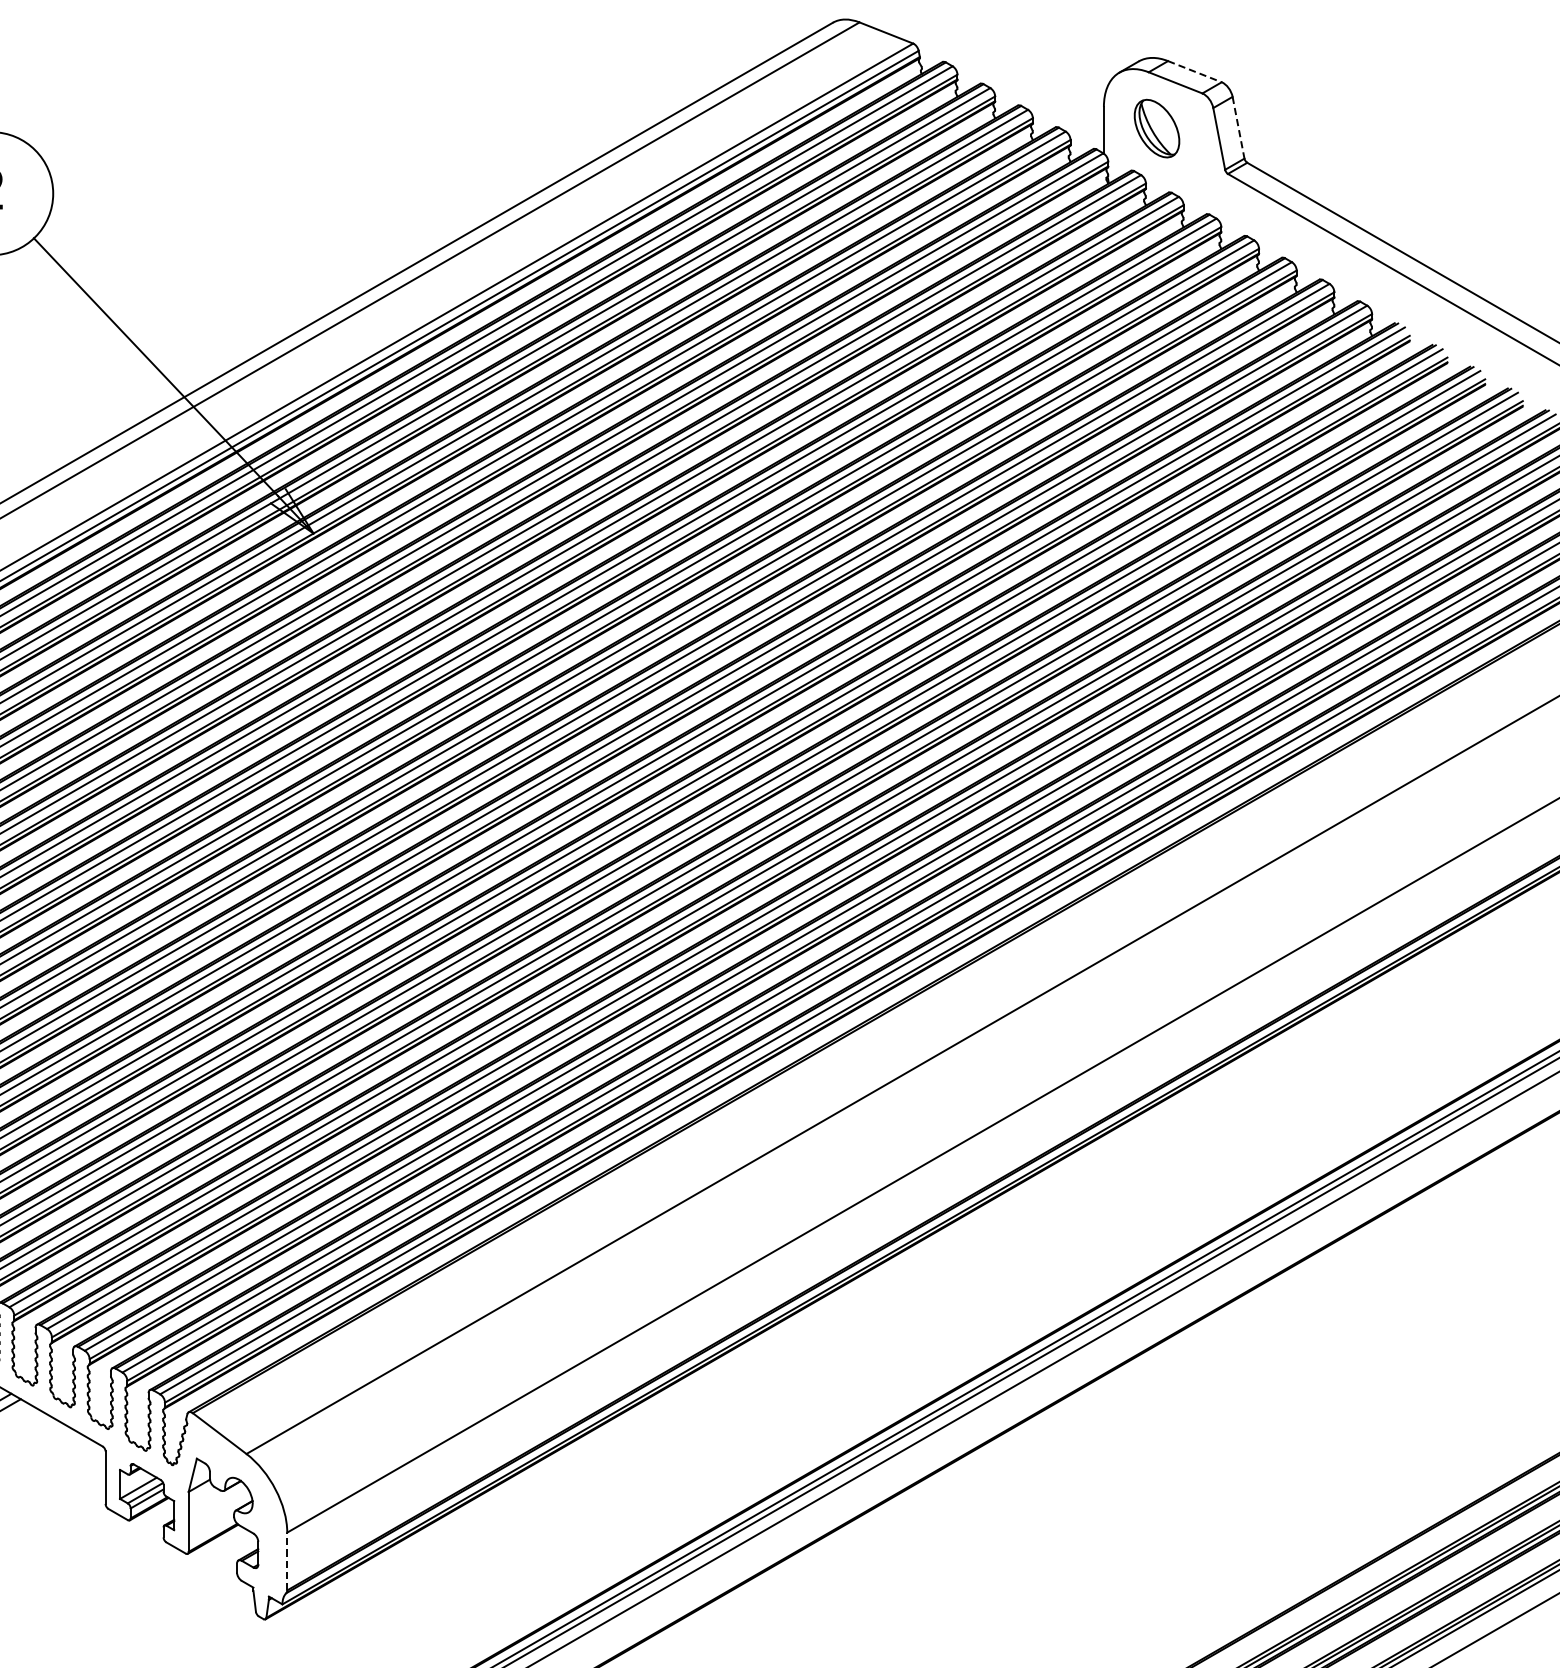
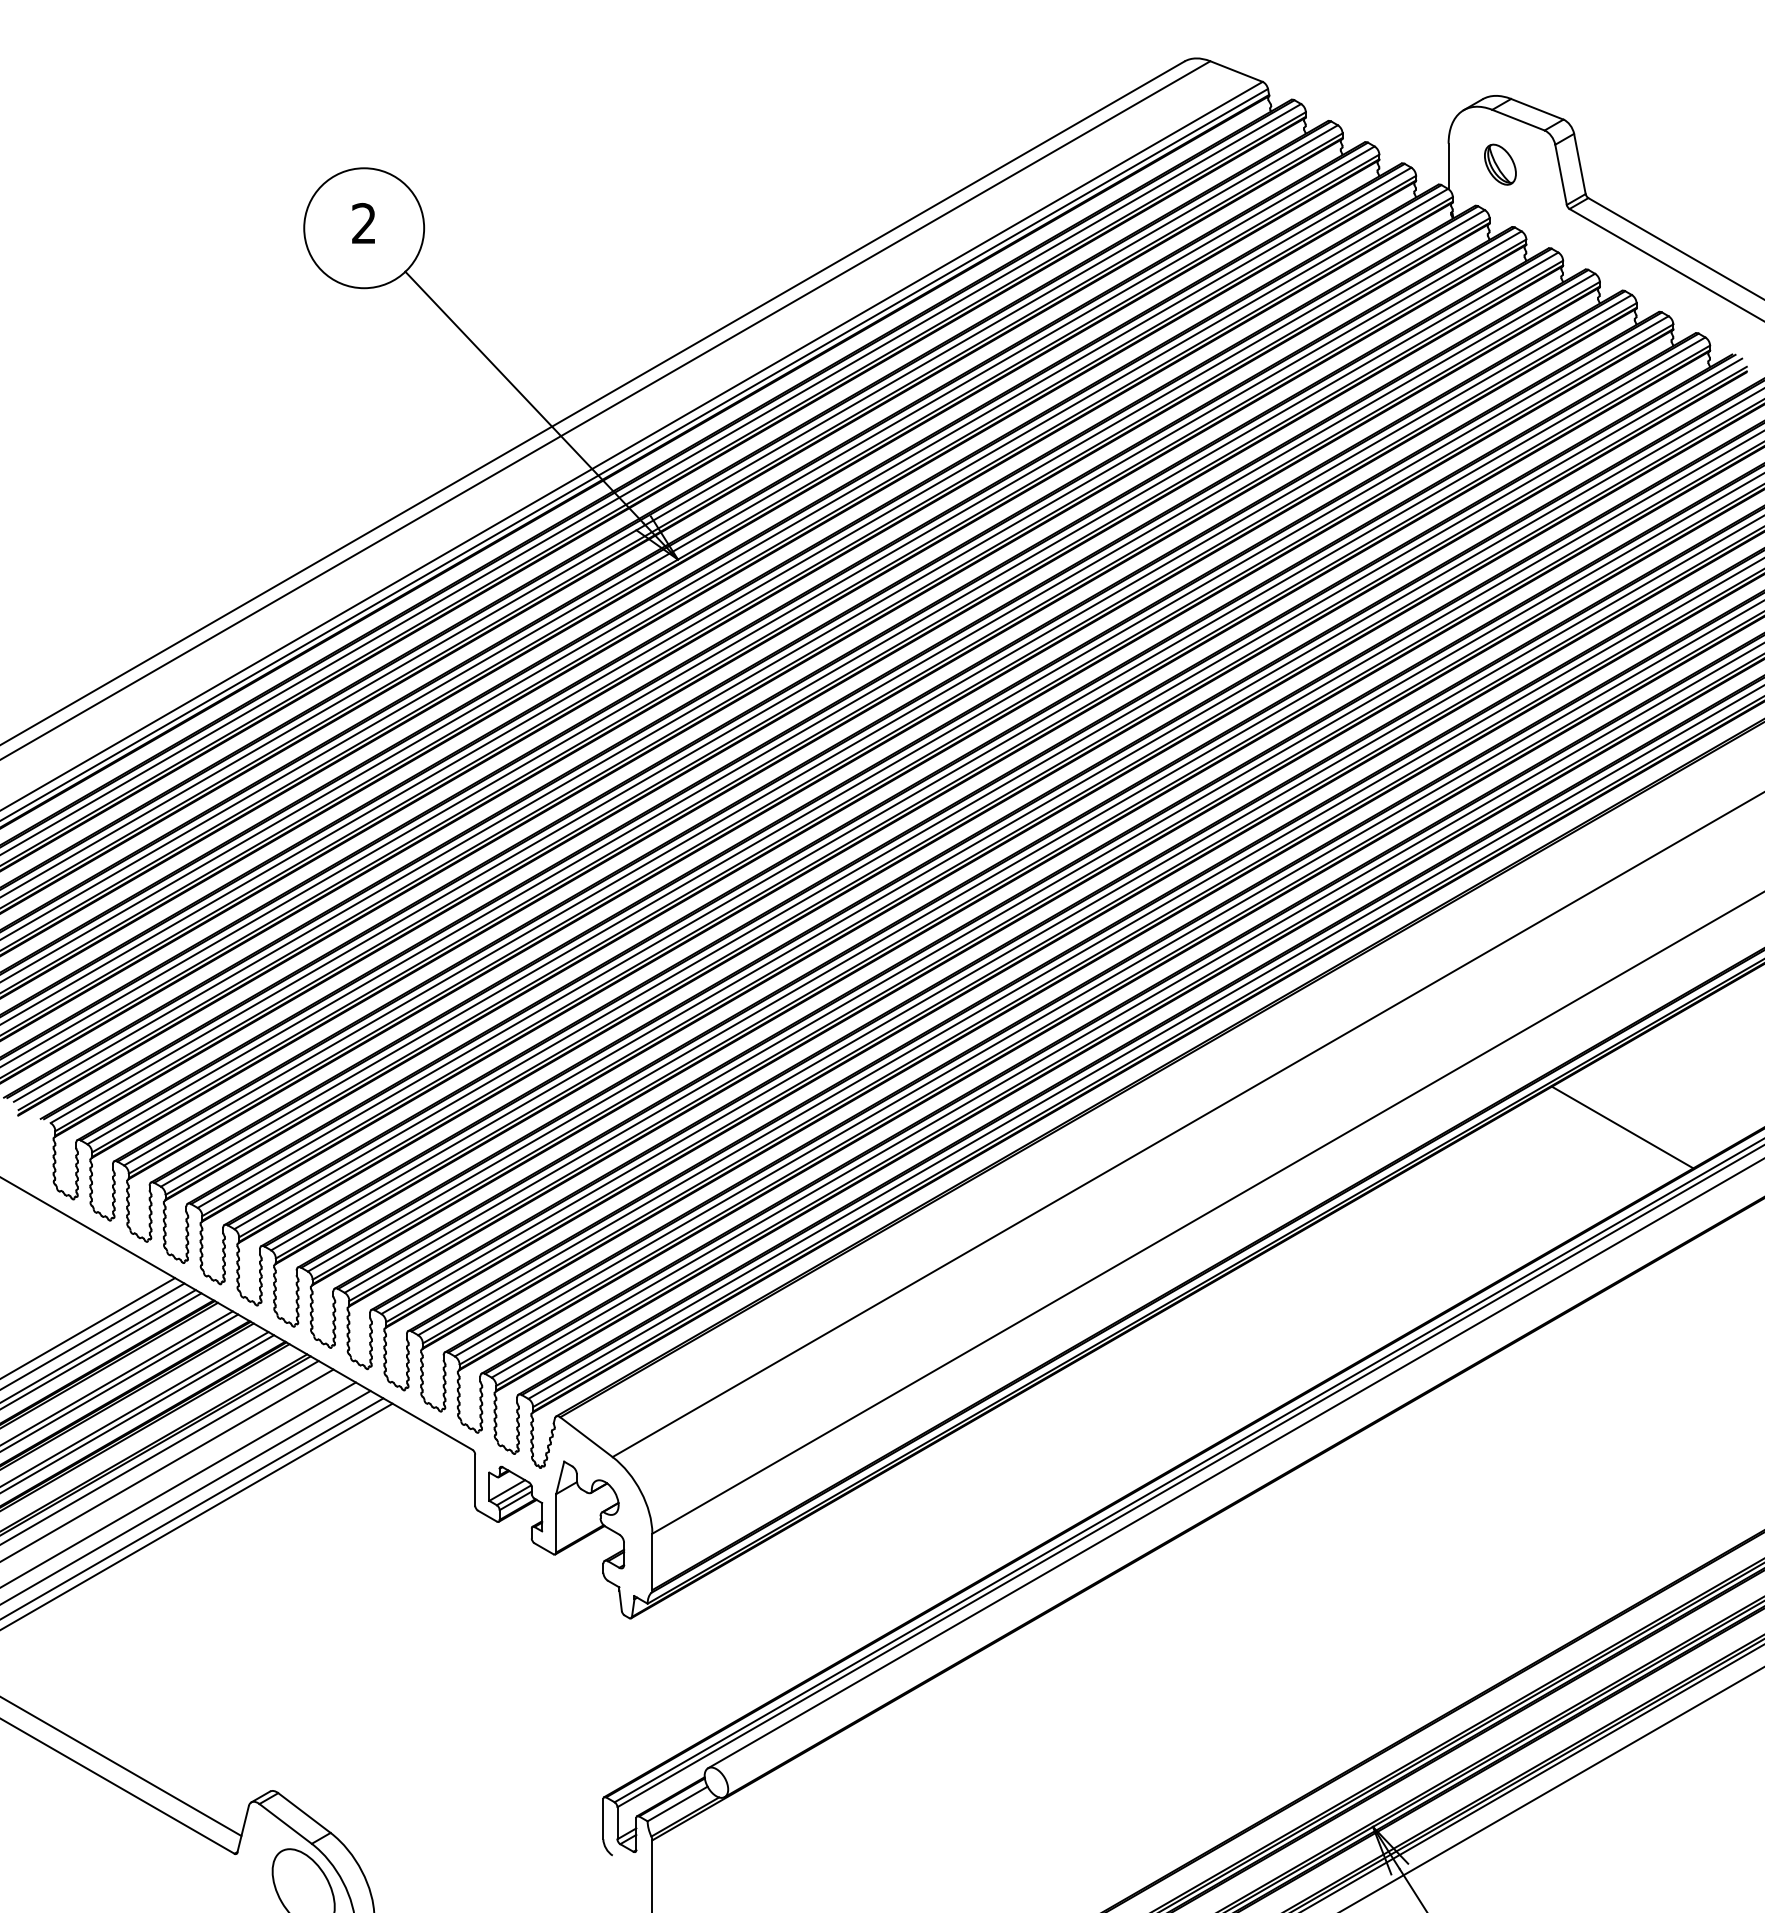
line: (1195, 71) -> (1537, 109), dashed -> solid
line: (1238, 127) -> (1579, 163), dashed -> solid
part: (1157, 128) -> (1500, 164), size x0.71
line: (1282, 1115) -> (1622, 1127), added
line: (287, 1561) -> (652, 1561), dashed -> solid

